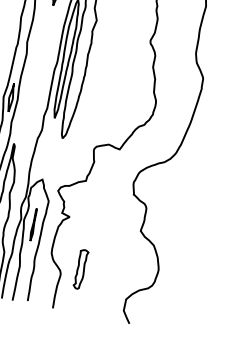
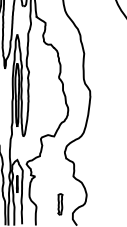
part: (81, 269) -> (60, 204), moved

